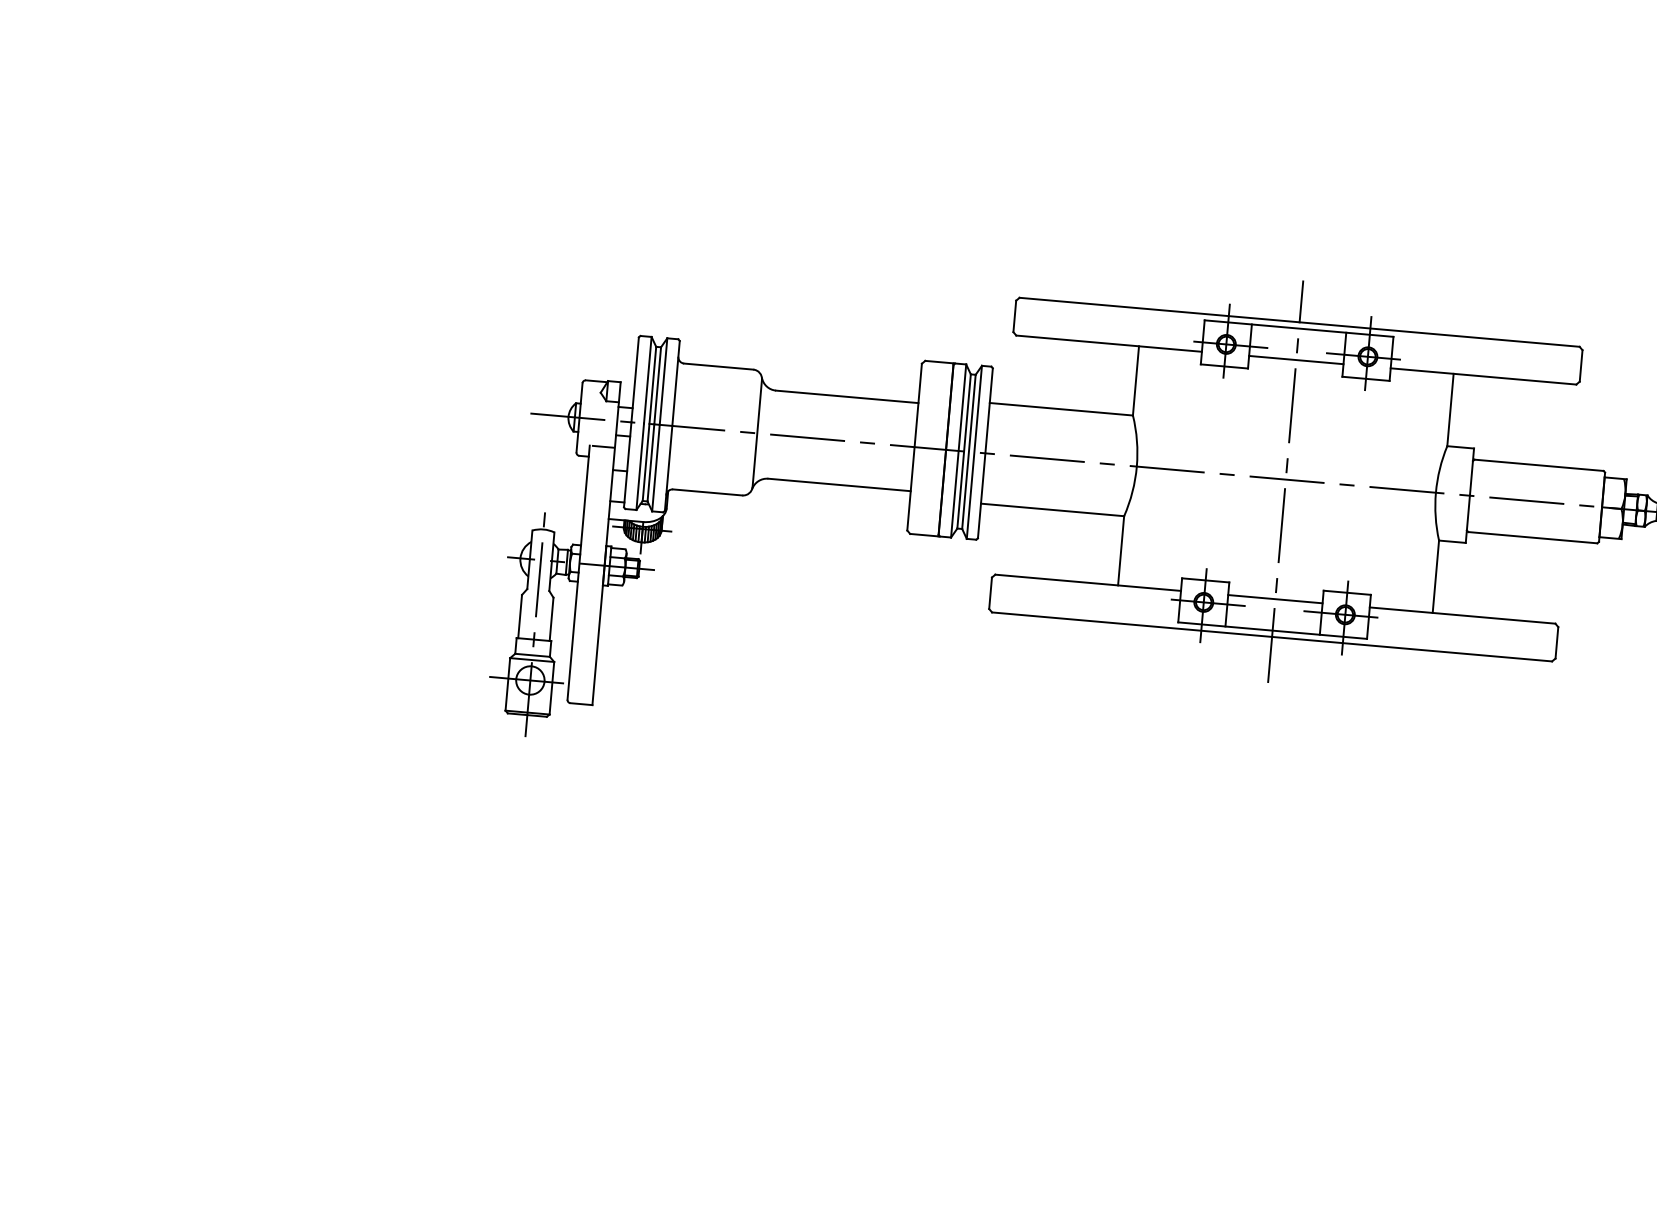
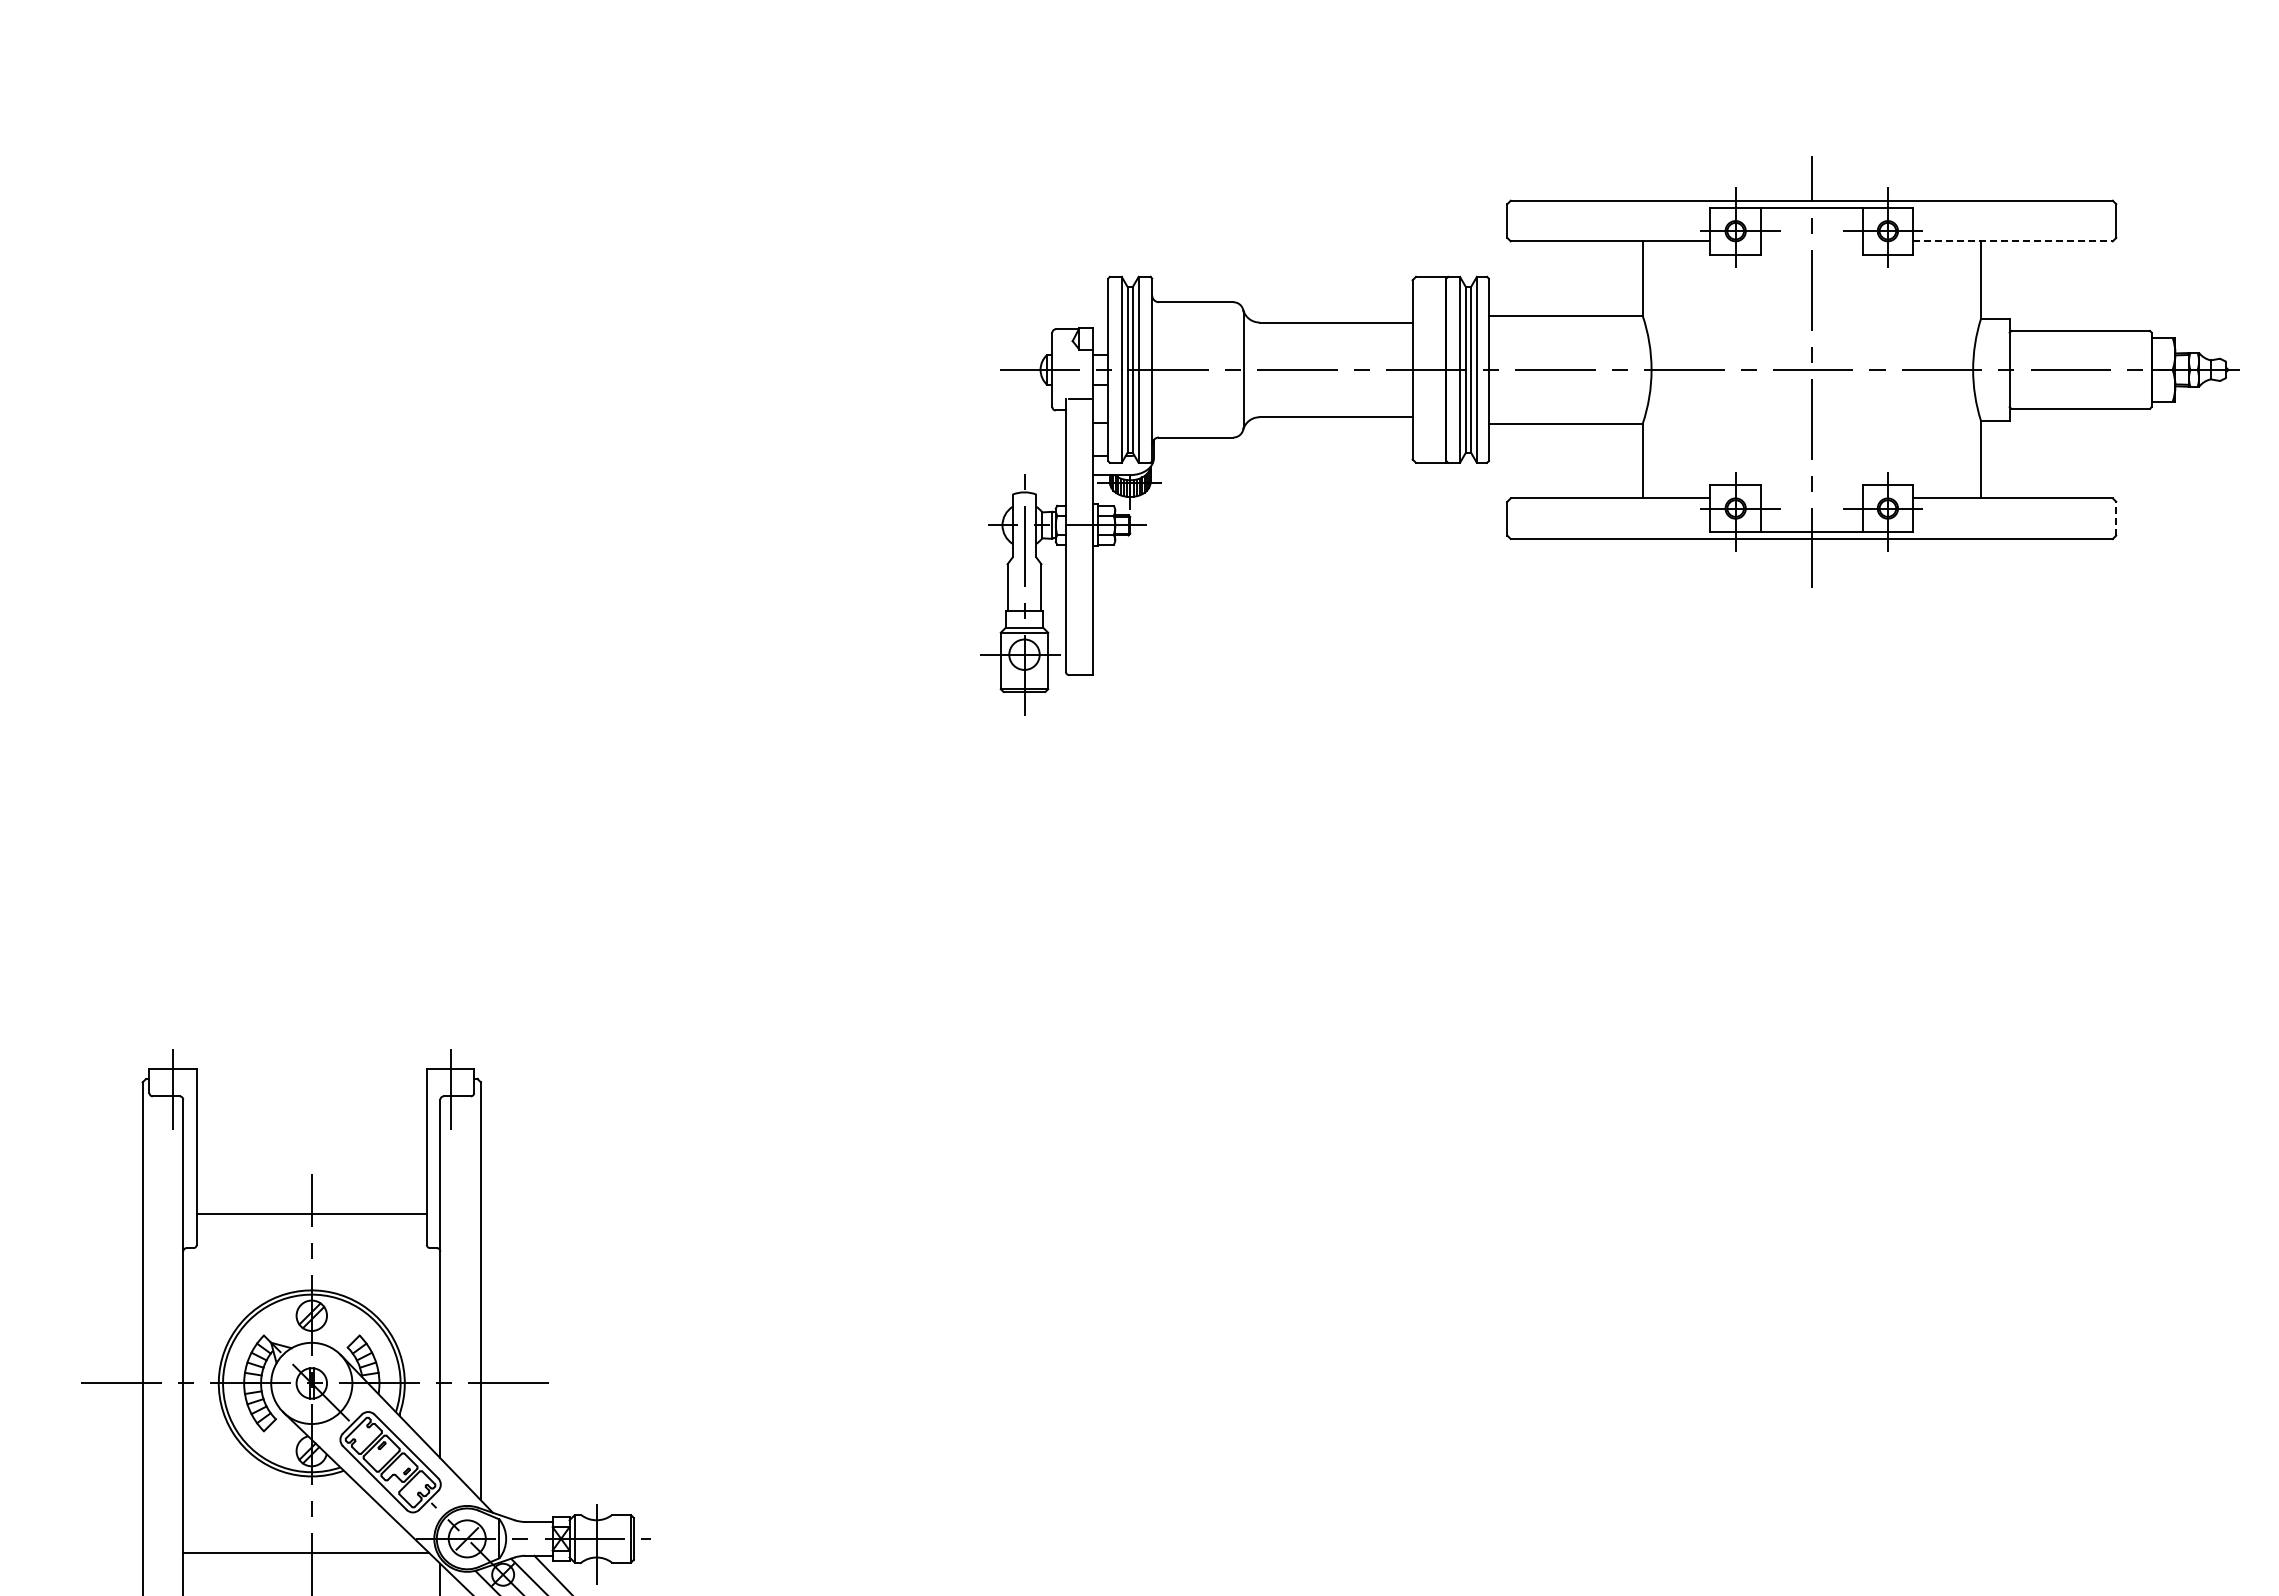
line: (1296, 360) -> (1811, 241), removed
line: (1483, 376) -> (2013, 241), solid -> dashed
line: (1275, 599) -> (1811, 498), removed
line: (1557, 642) -> (2116, 518), solid -> dashed

